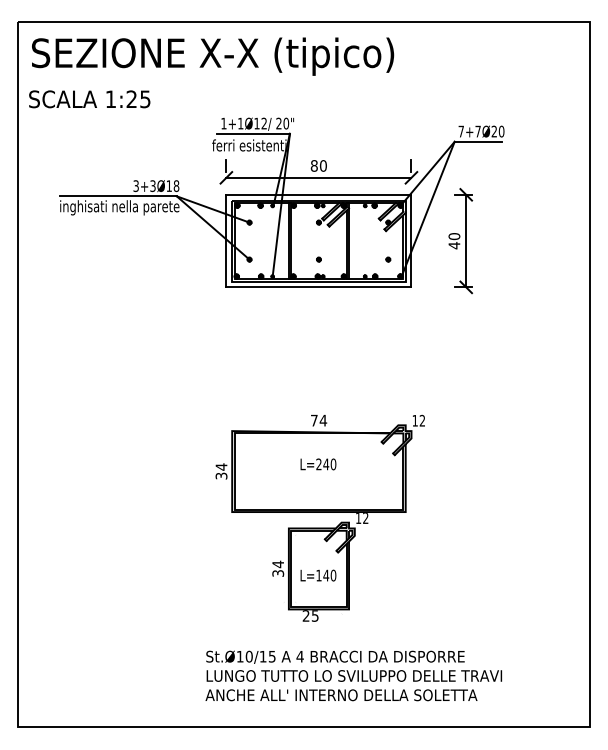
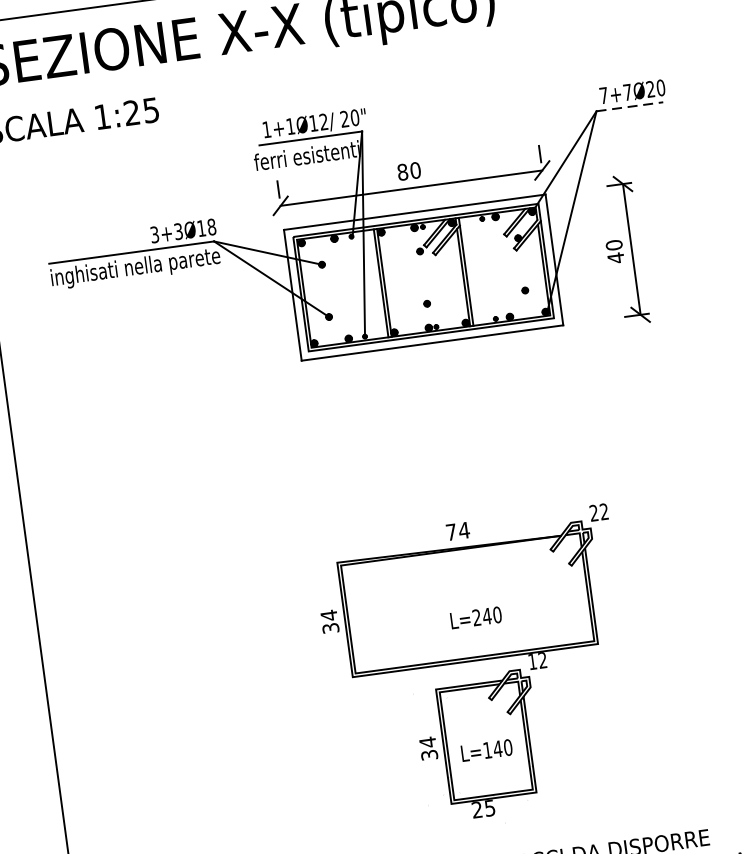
line: (478, 141) -> (630, 106), solid -> dashed
text: (414, 420) -> (592, 512), 12 -> 22
text: (318, 464) -> (476, 617), moved

